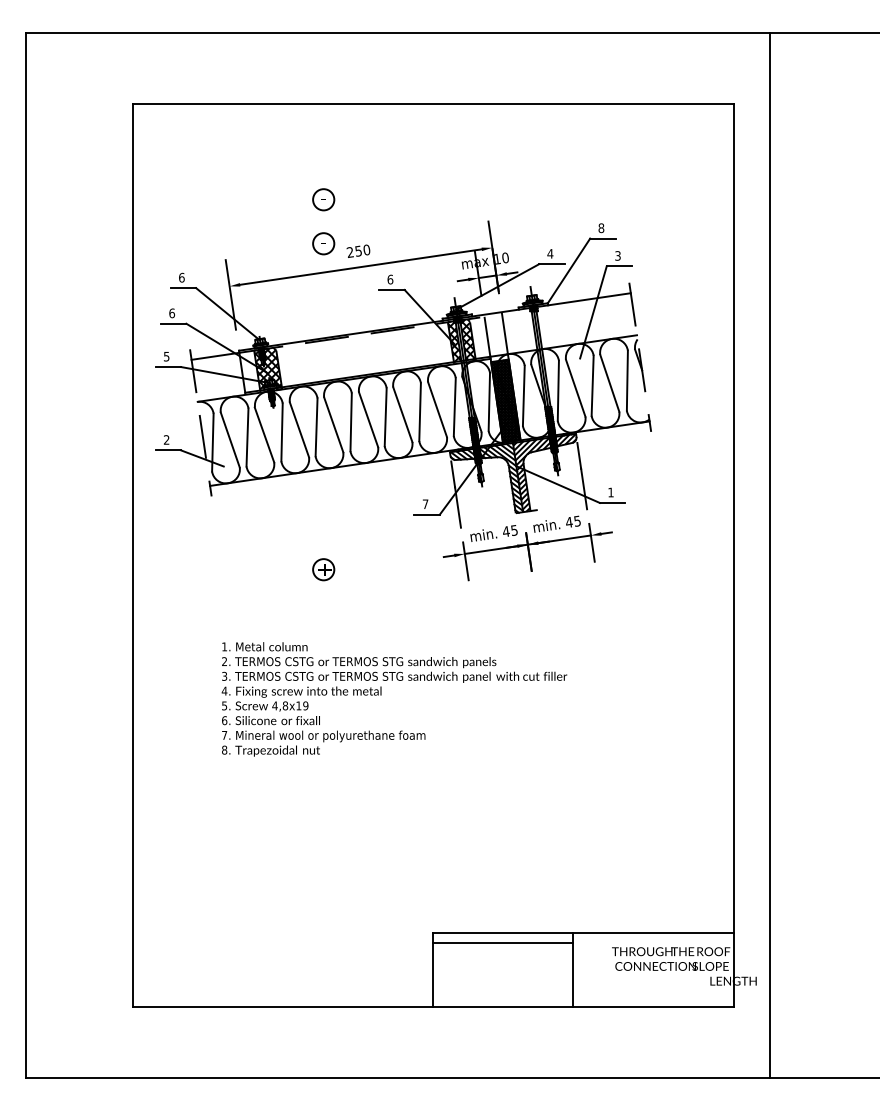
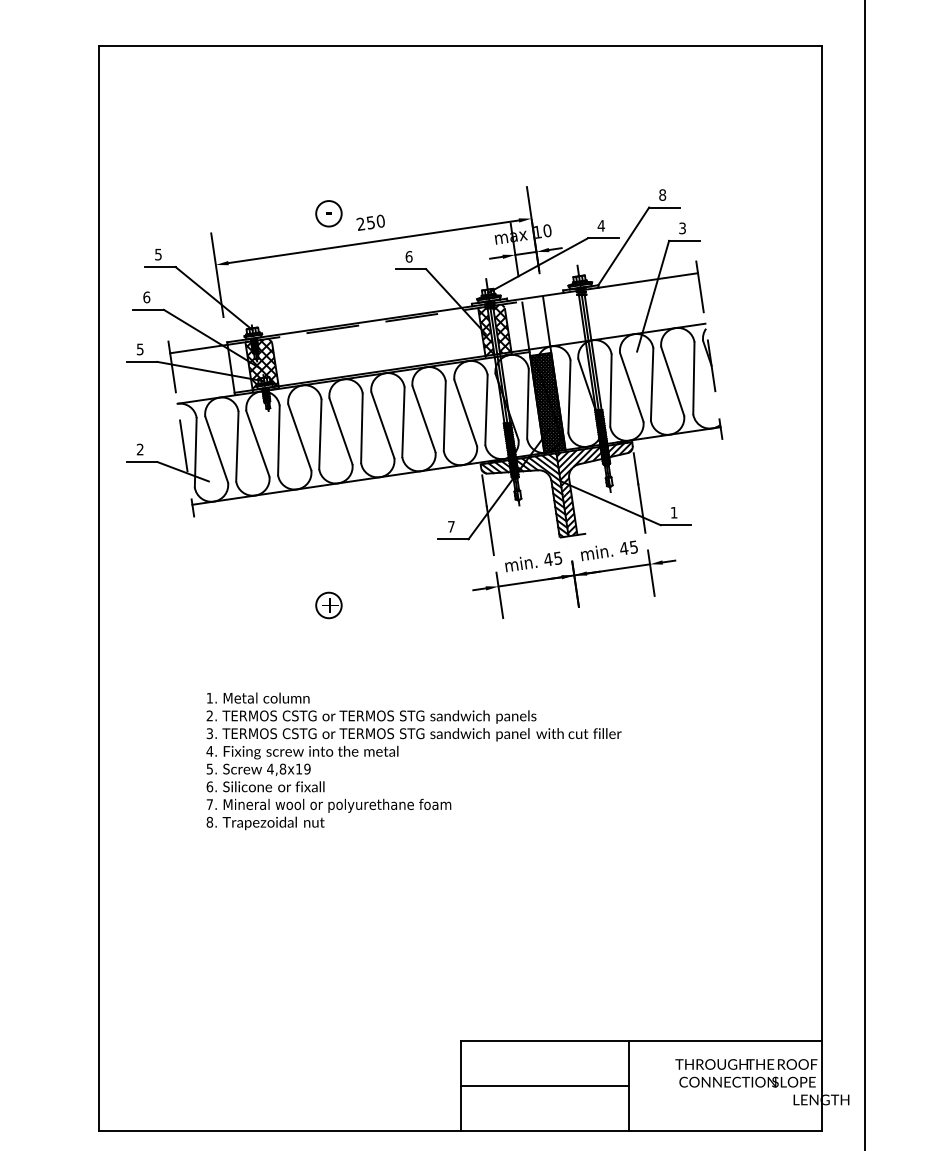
part: (323, 199) -> (328, 160), removed
text: (181, 277) -> (158, 254), 6 -> 5
line: (503, 942) -> (545, 1085), moved

